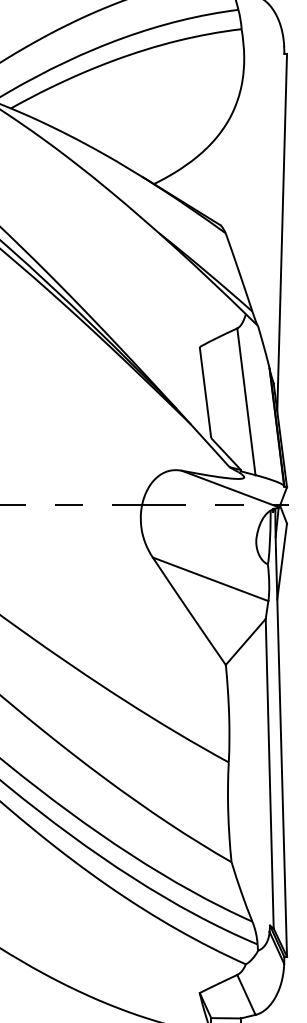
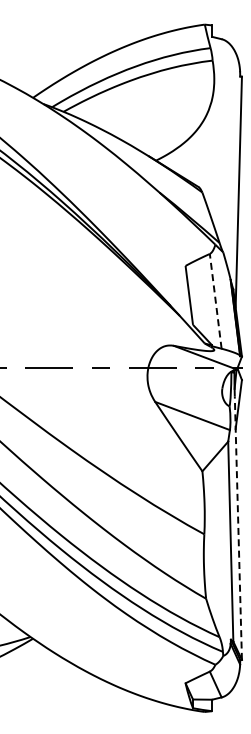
line: (246, 402) -> (215, 301), solid -> dashed
line: (281, 753) -> (238, 528), solid -> dashed

